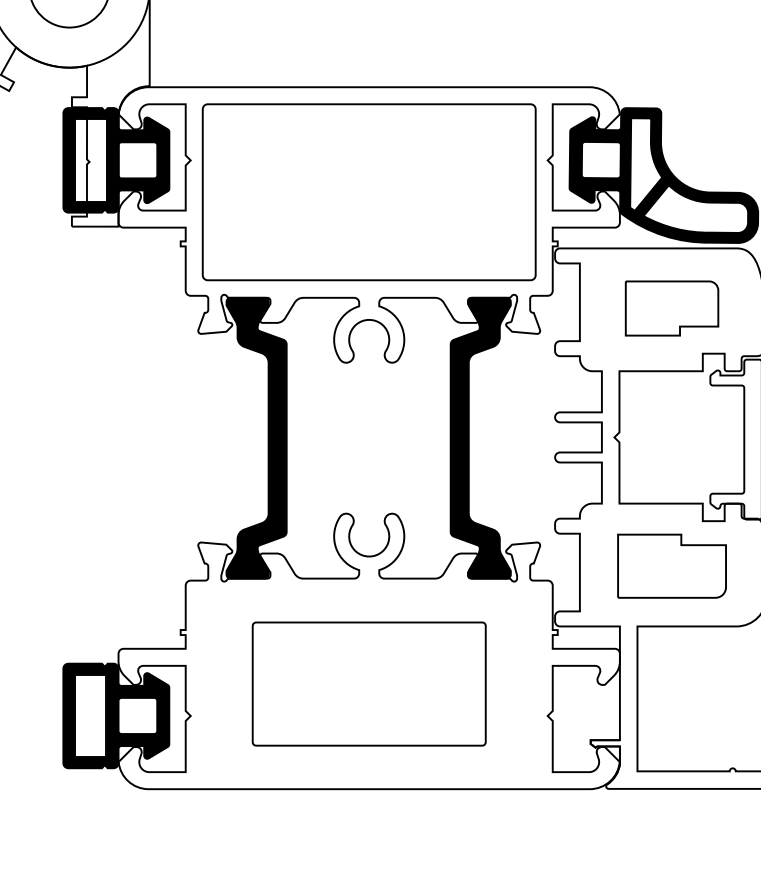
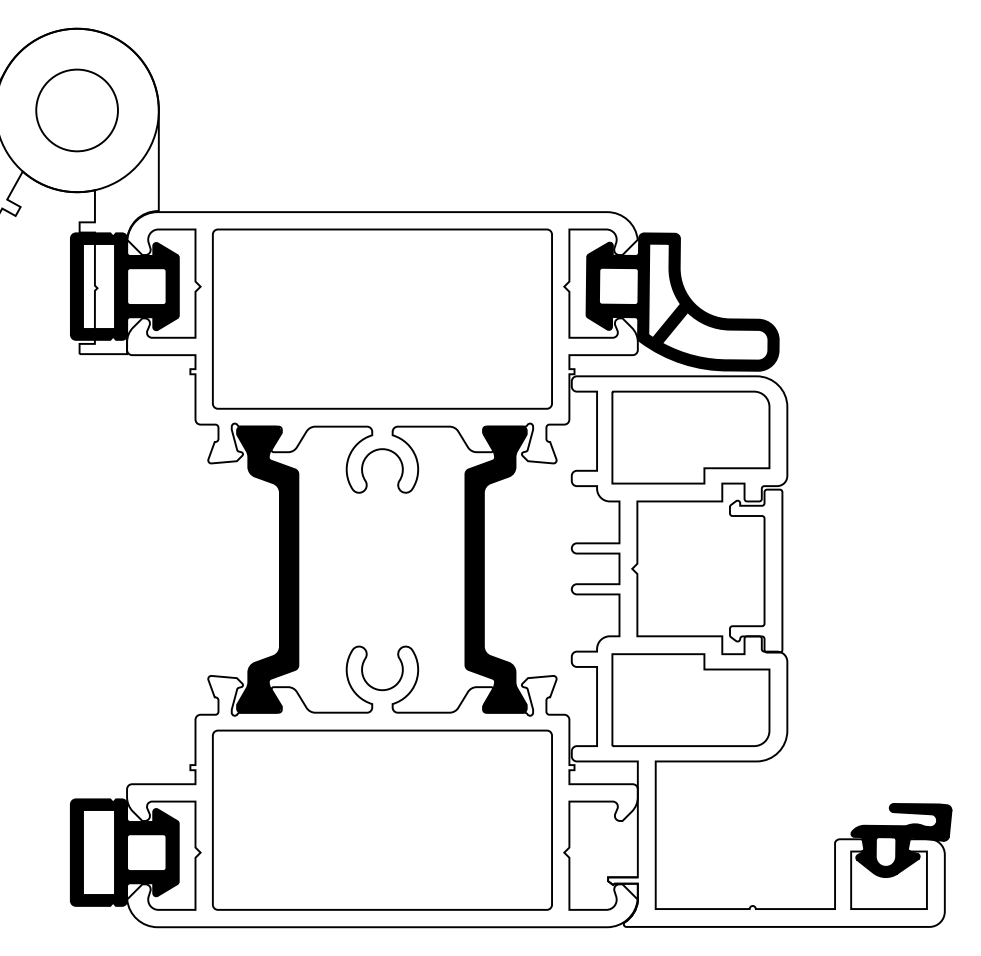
part: (671, 308) -> (690, 437), size x1.67
part: (671, 565) -> (690, 699), size x1.43
part: (369, 683) -> (382, 819), size x1.43

